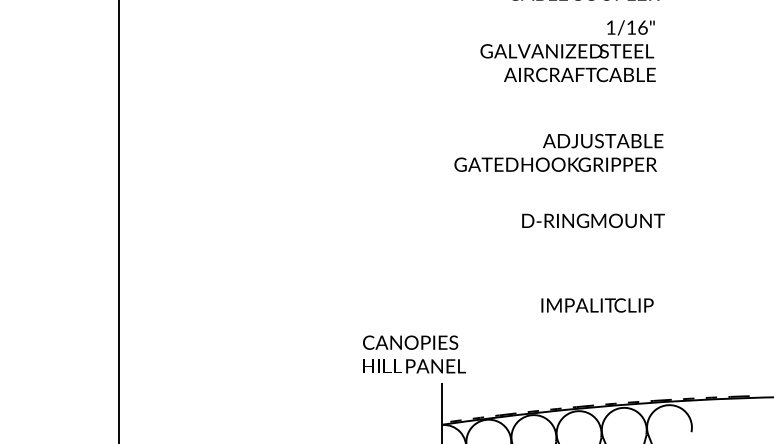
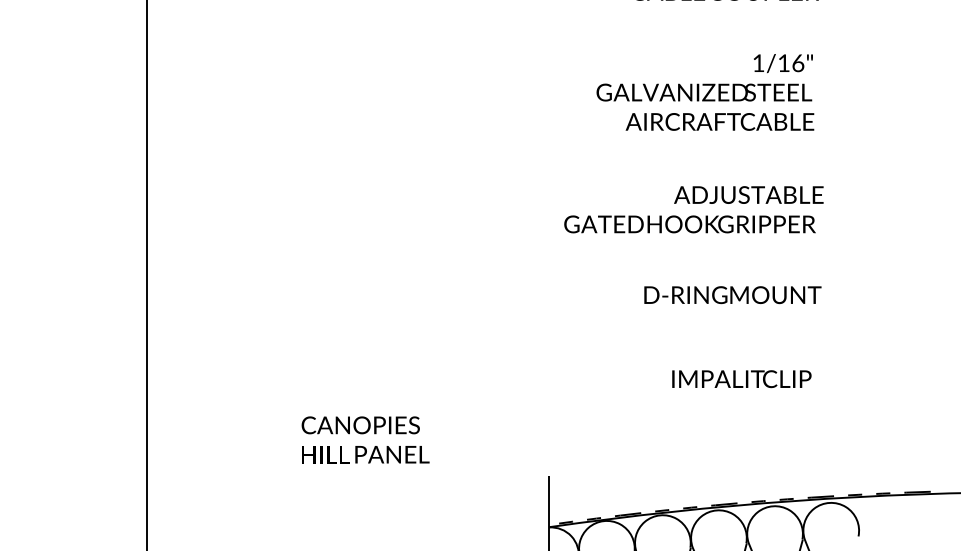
text: (568, 51) -> (705, 92), moved
text: (558, 152) -> (693, 209), moved
text: (593, 221) -> (732, 295), moved
text: (414, 354) -> (365, 439), moved

